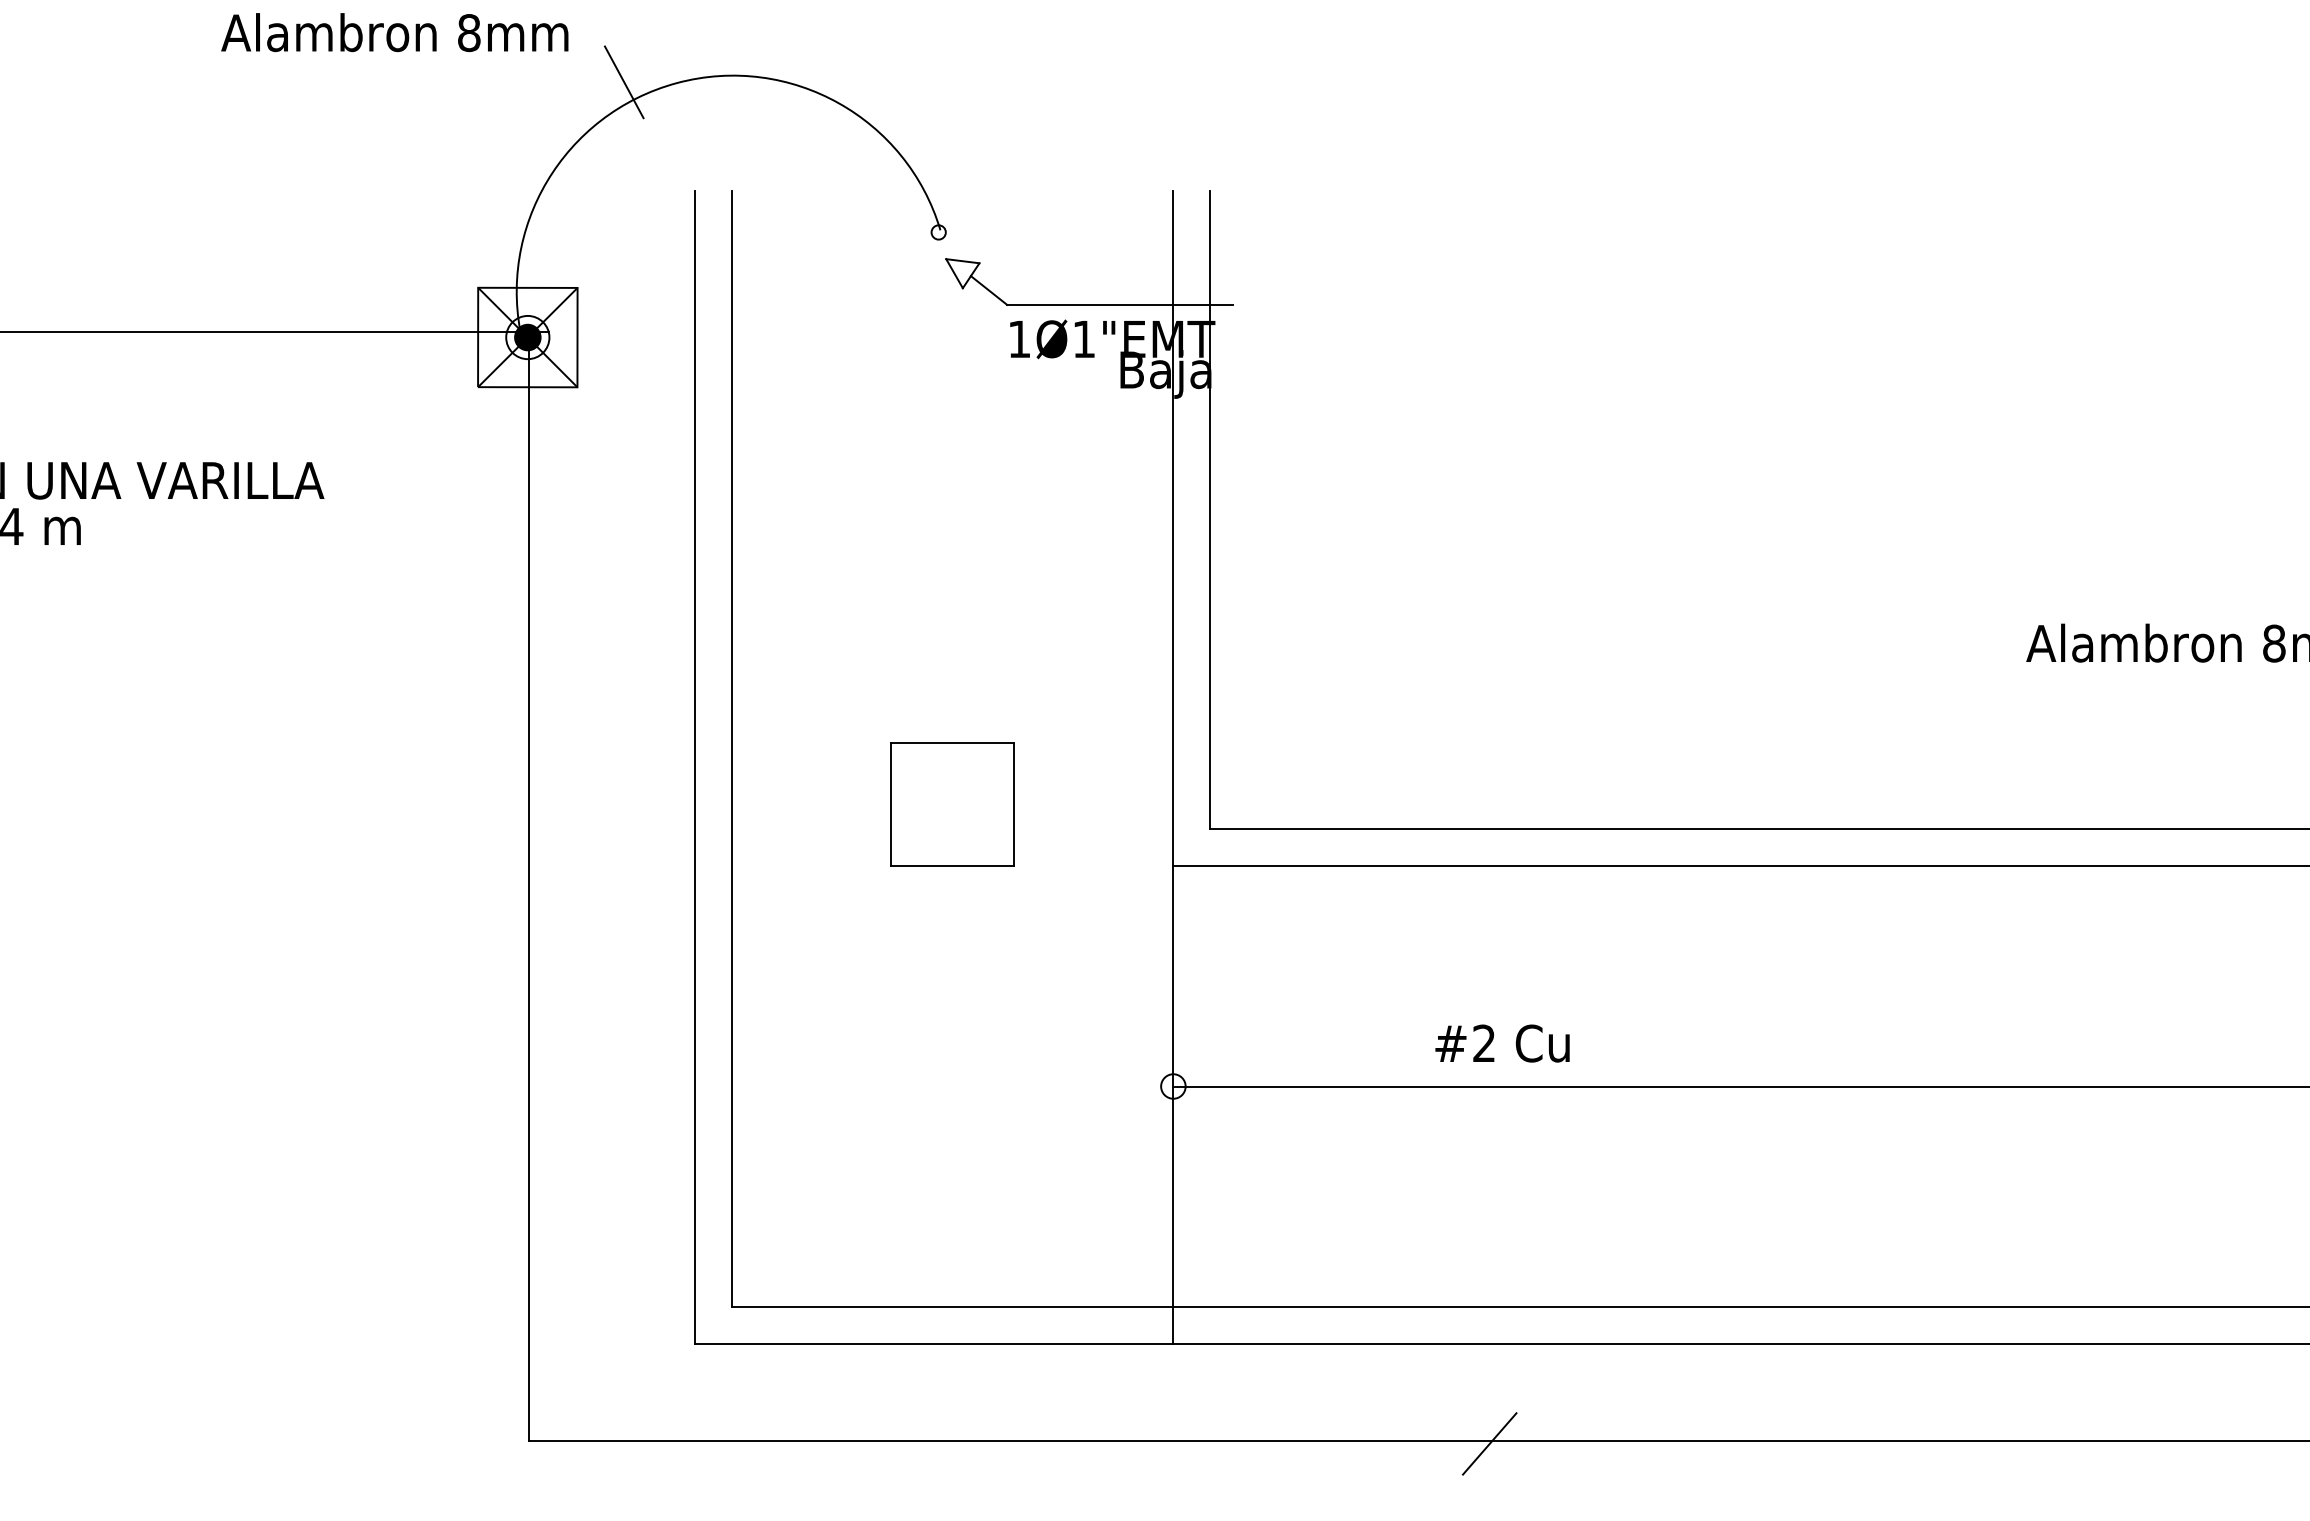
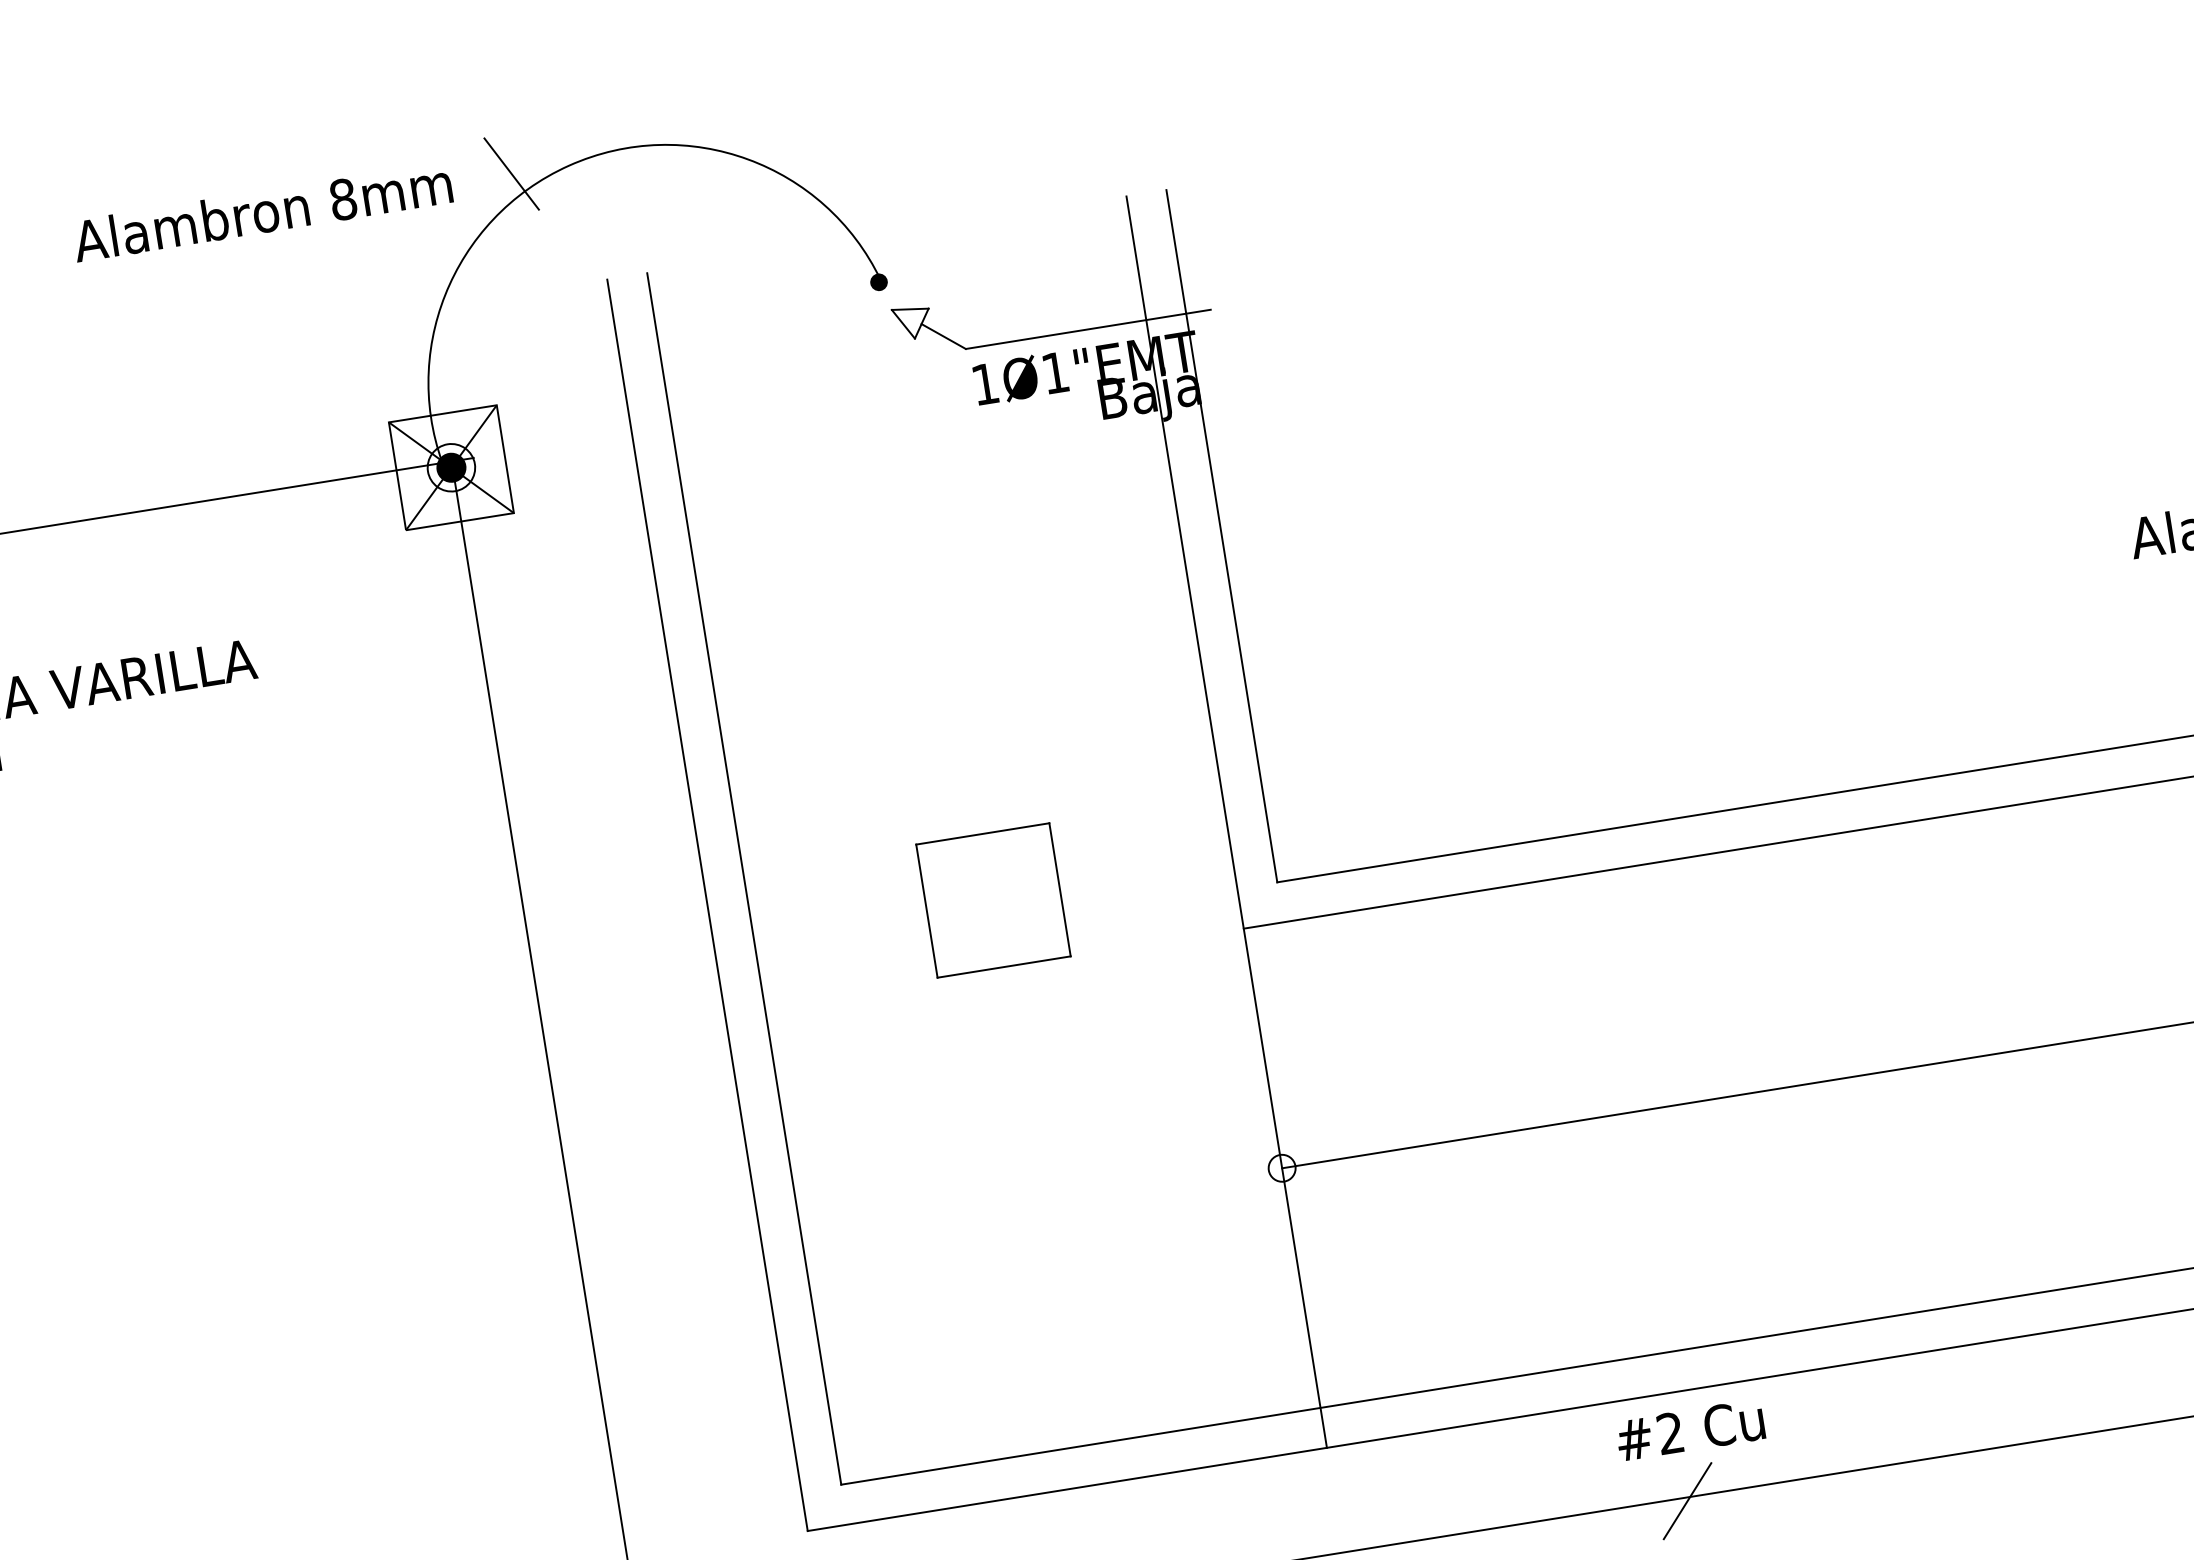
text: (394, 32) -> (262, 211), moved
fill: (938, 232) -> (878, 282), added
text: (1502, 1043) -> (1690, 1430), moved

